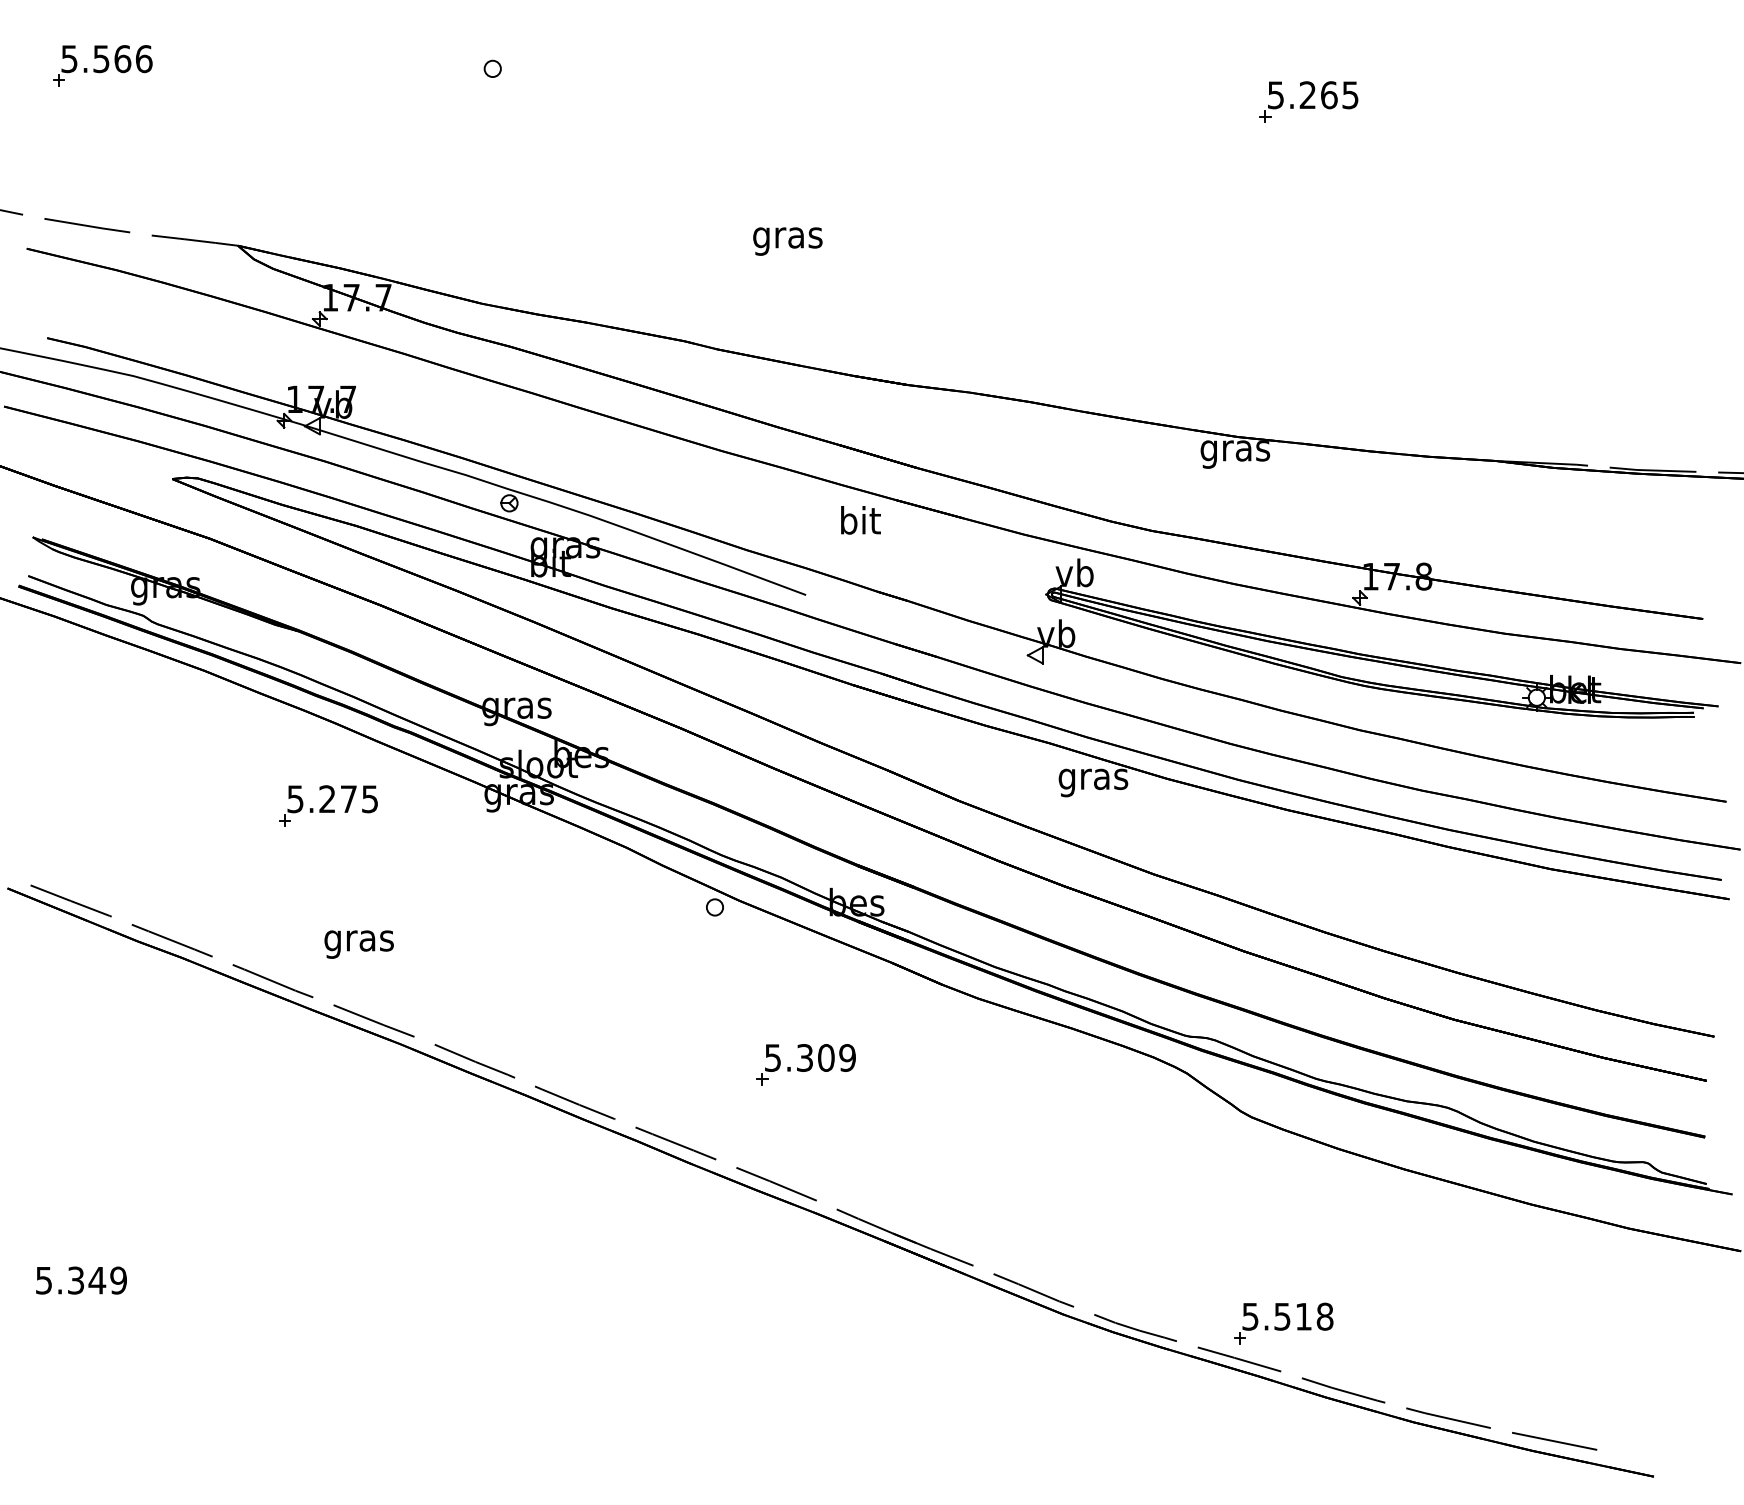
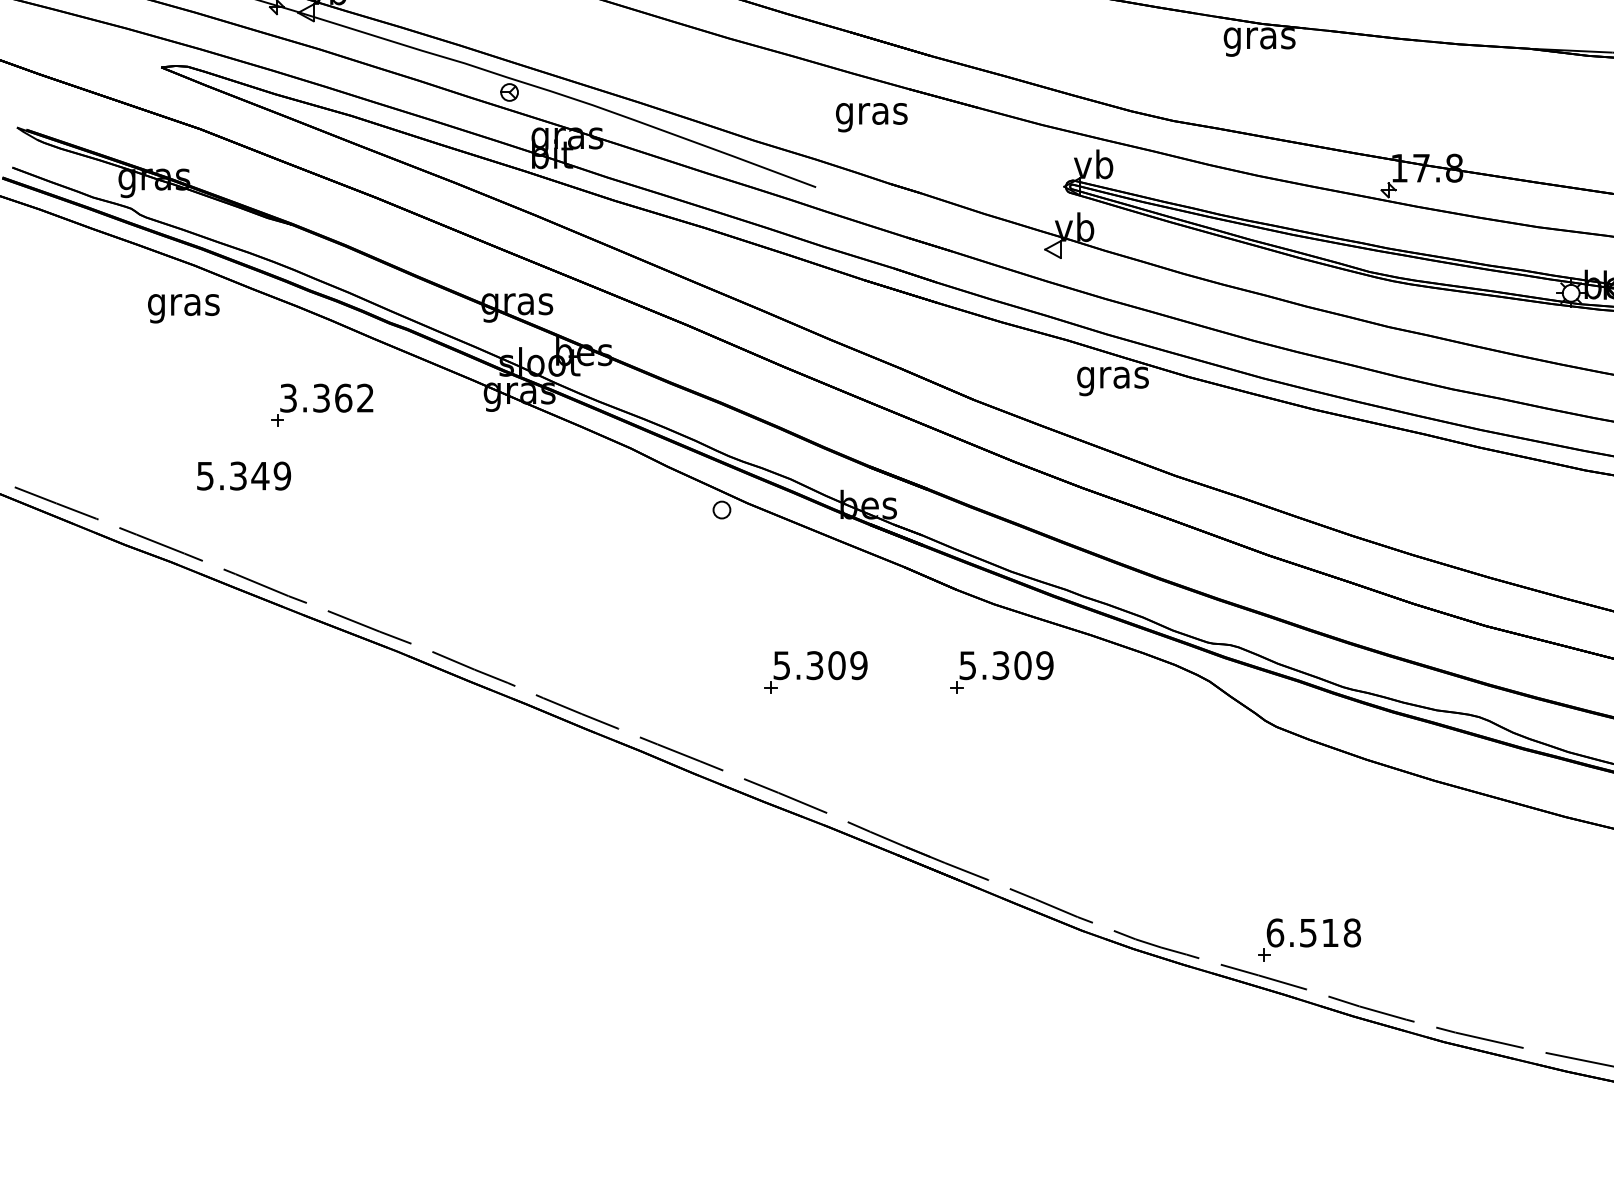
text: (859, 523) -> (871, 113), bit -> gras
text: (332, 799) -> (326, 398), 5.275 -> 3.362
text: (358, 944) -> (183, 308), moved
part: (985, 1064) -> (1001, 672), added
text: (81, 1280) -> (244, 476), moved
text: (1250, 1316) -> (1275, 932), 5.518 -> 6.518

